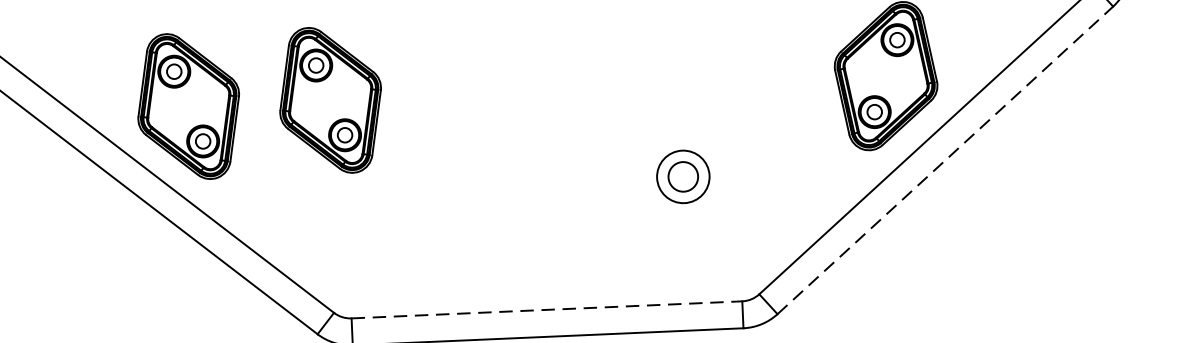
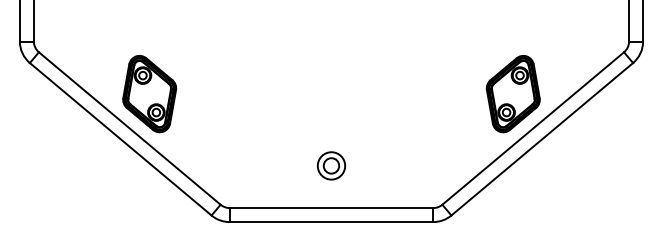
part: (330, 101) -> (223, 94), removed
line: (945, 160) -> (542, 139), dashed -> solid
part: (683, 176) -> (331, 165), moved
line: (546, 310) -> (331, 208), dashed -> solid

